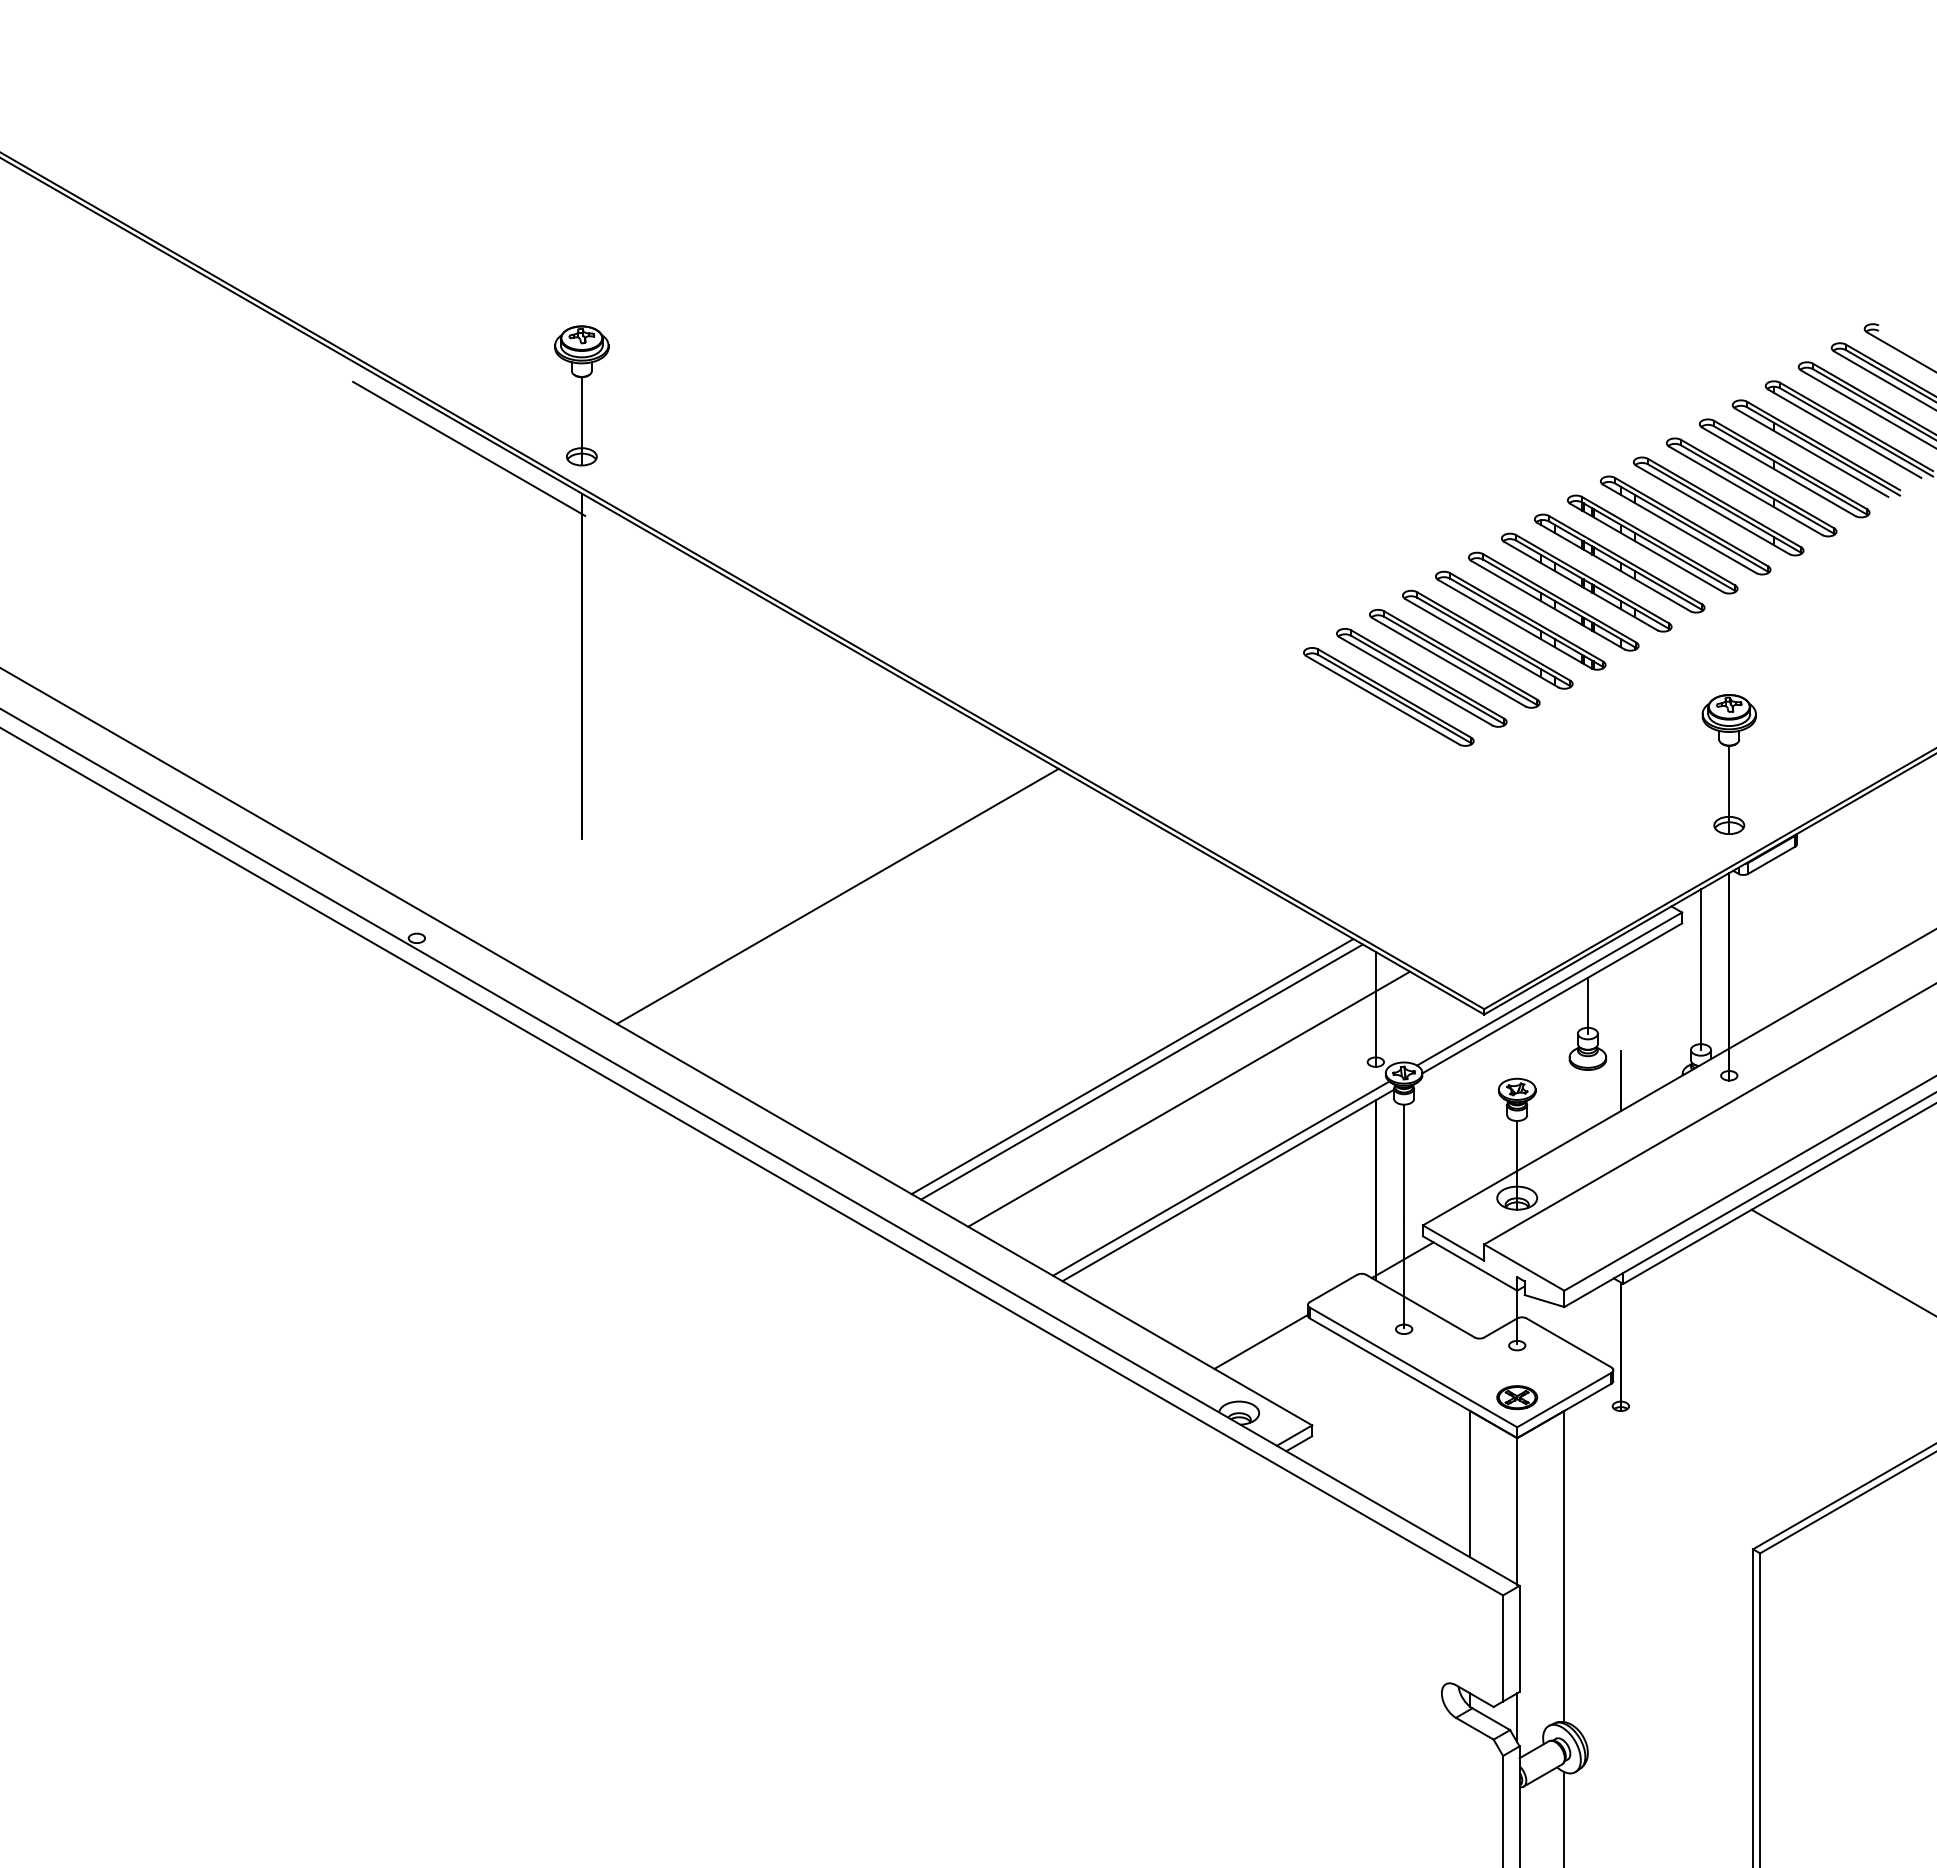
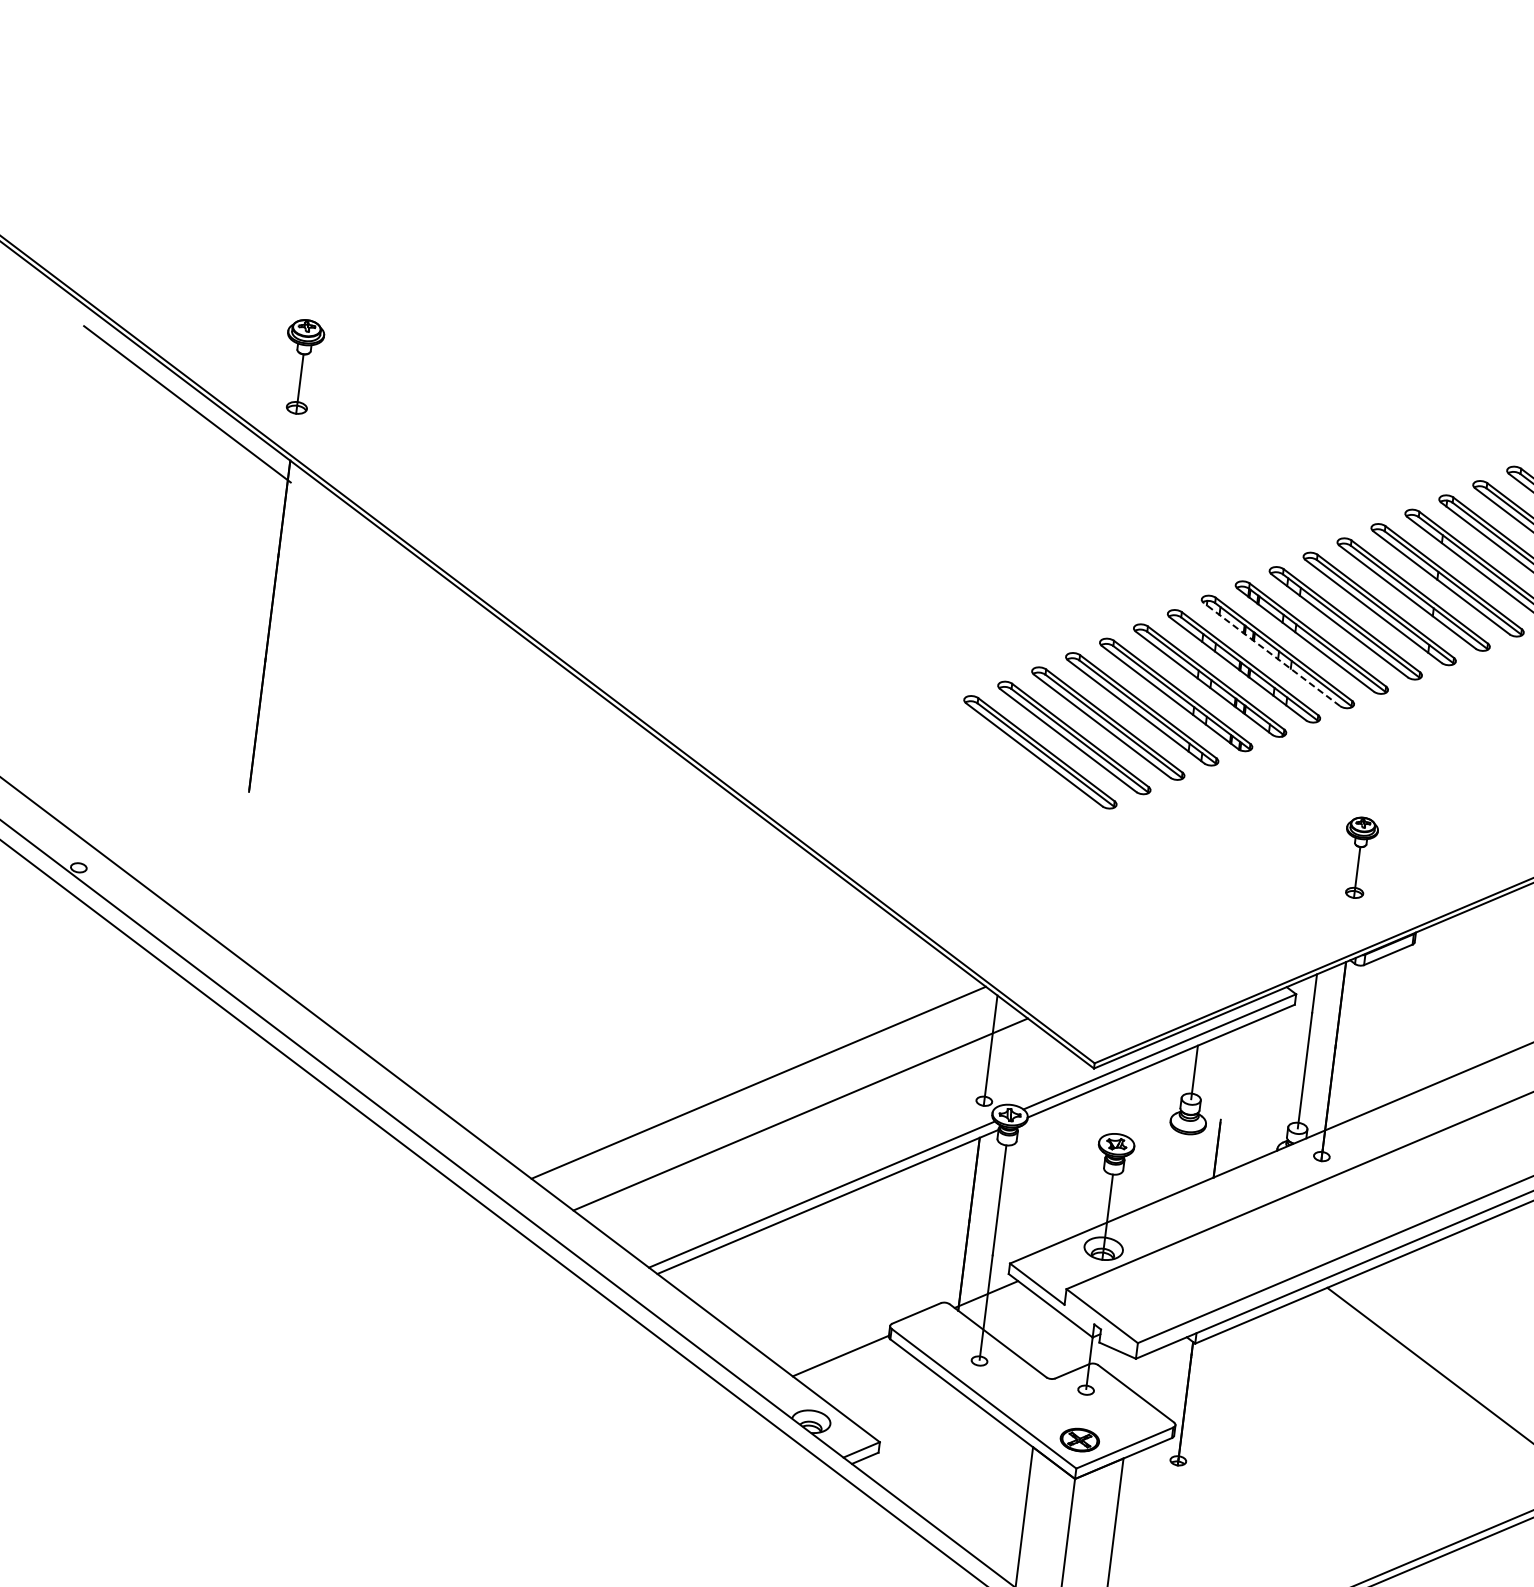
part: (581, 395) -> (301, 366), size x0.7
line: (1613, 566) -> (1271, 653), solid -> dashed
part: (1728, 764) -> (1358, 857), size x0.6
line: (837, 895) -> (487, 876), removed
line: (1132, 1066) -> (750, 1076), removed

